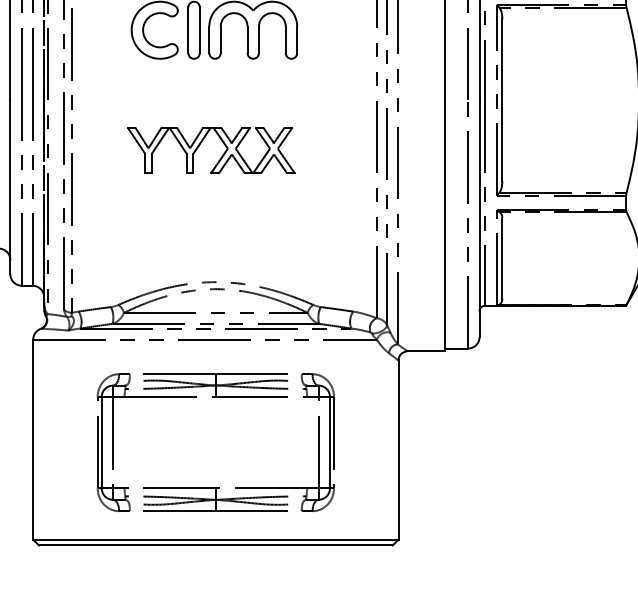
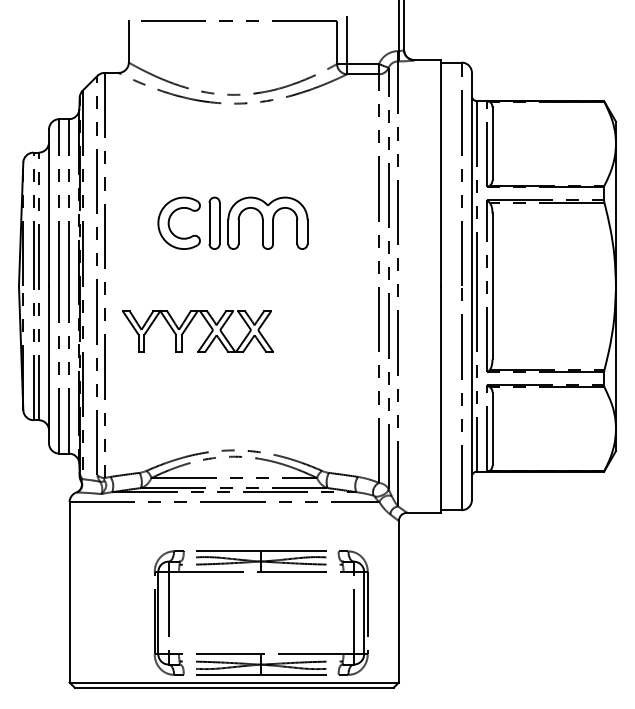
part: (201, 143) -> (189, 325), moved
part: (215, 397) -> (260, 572), moved

